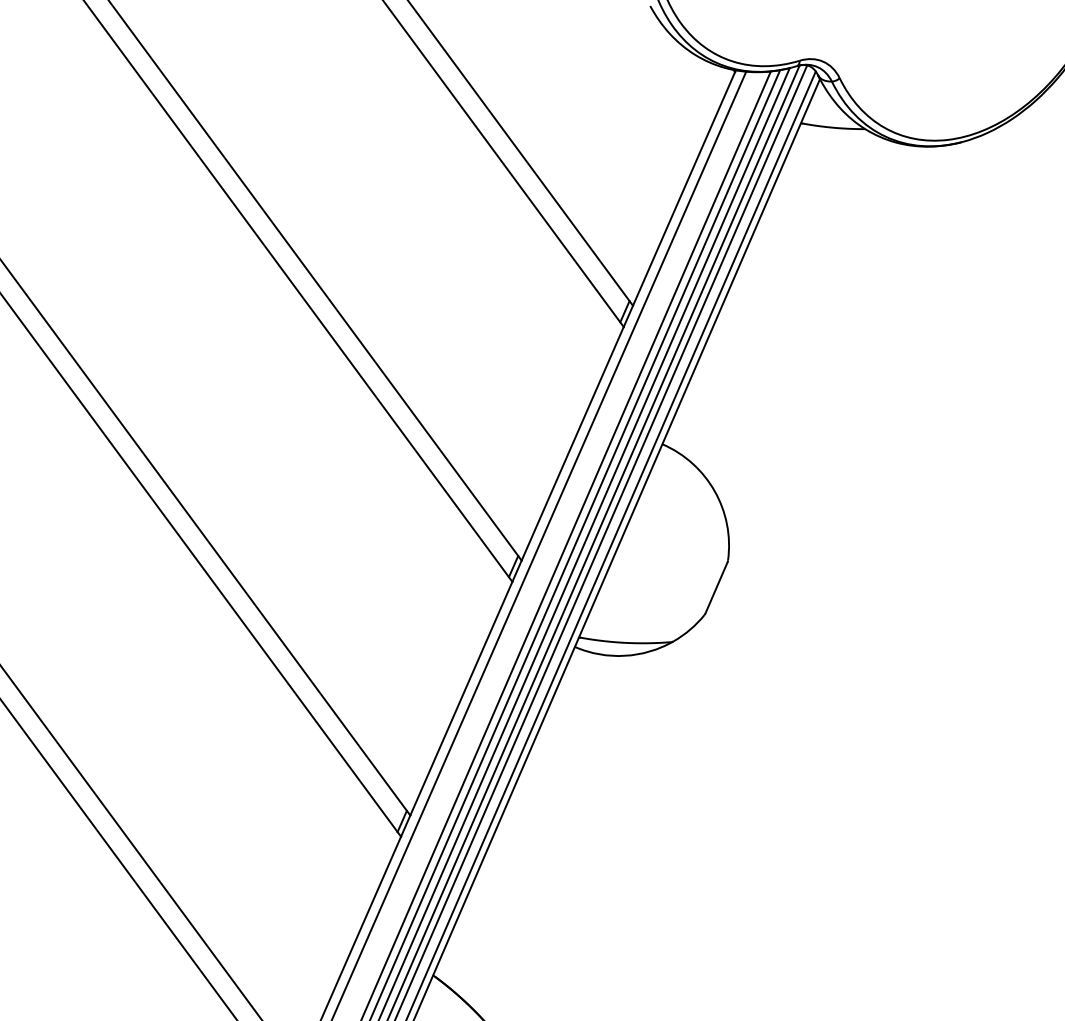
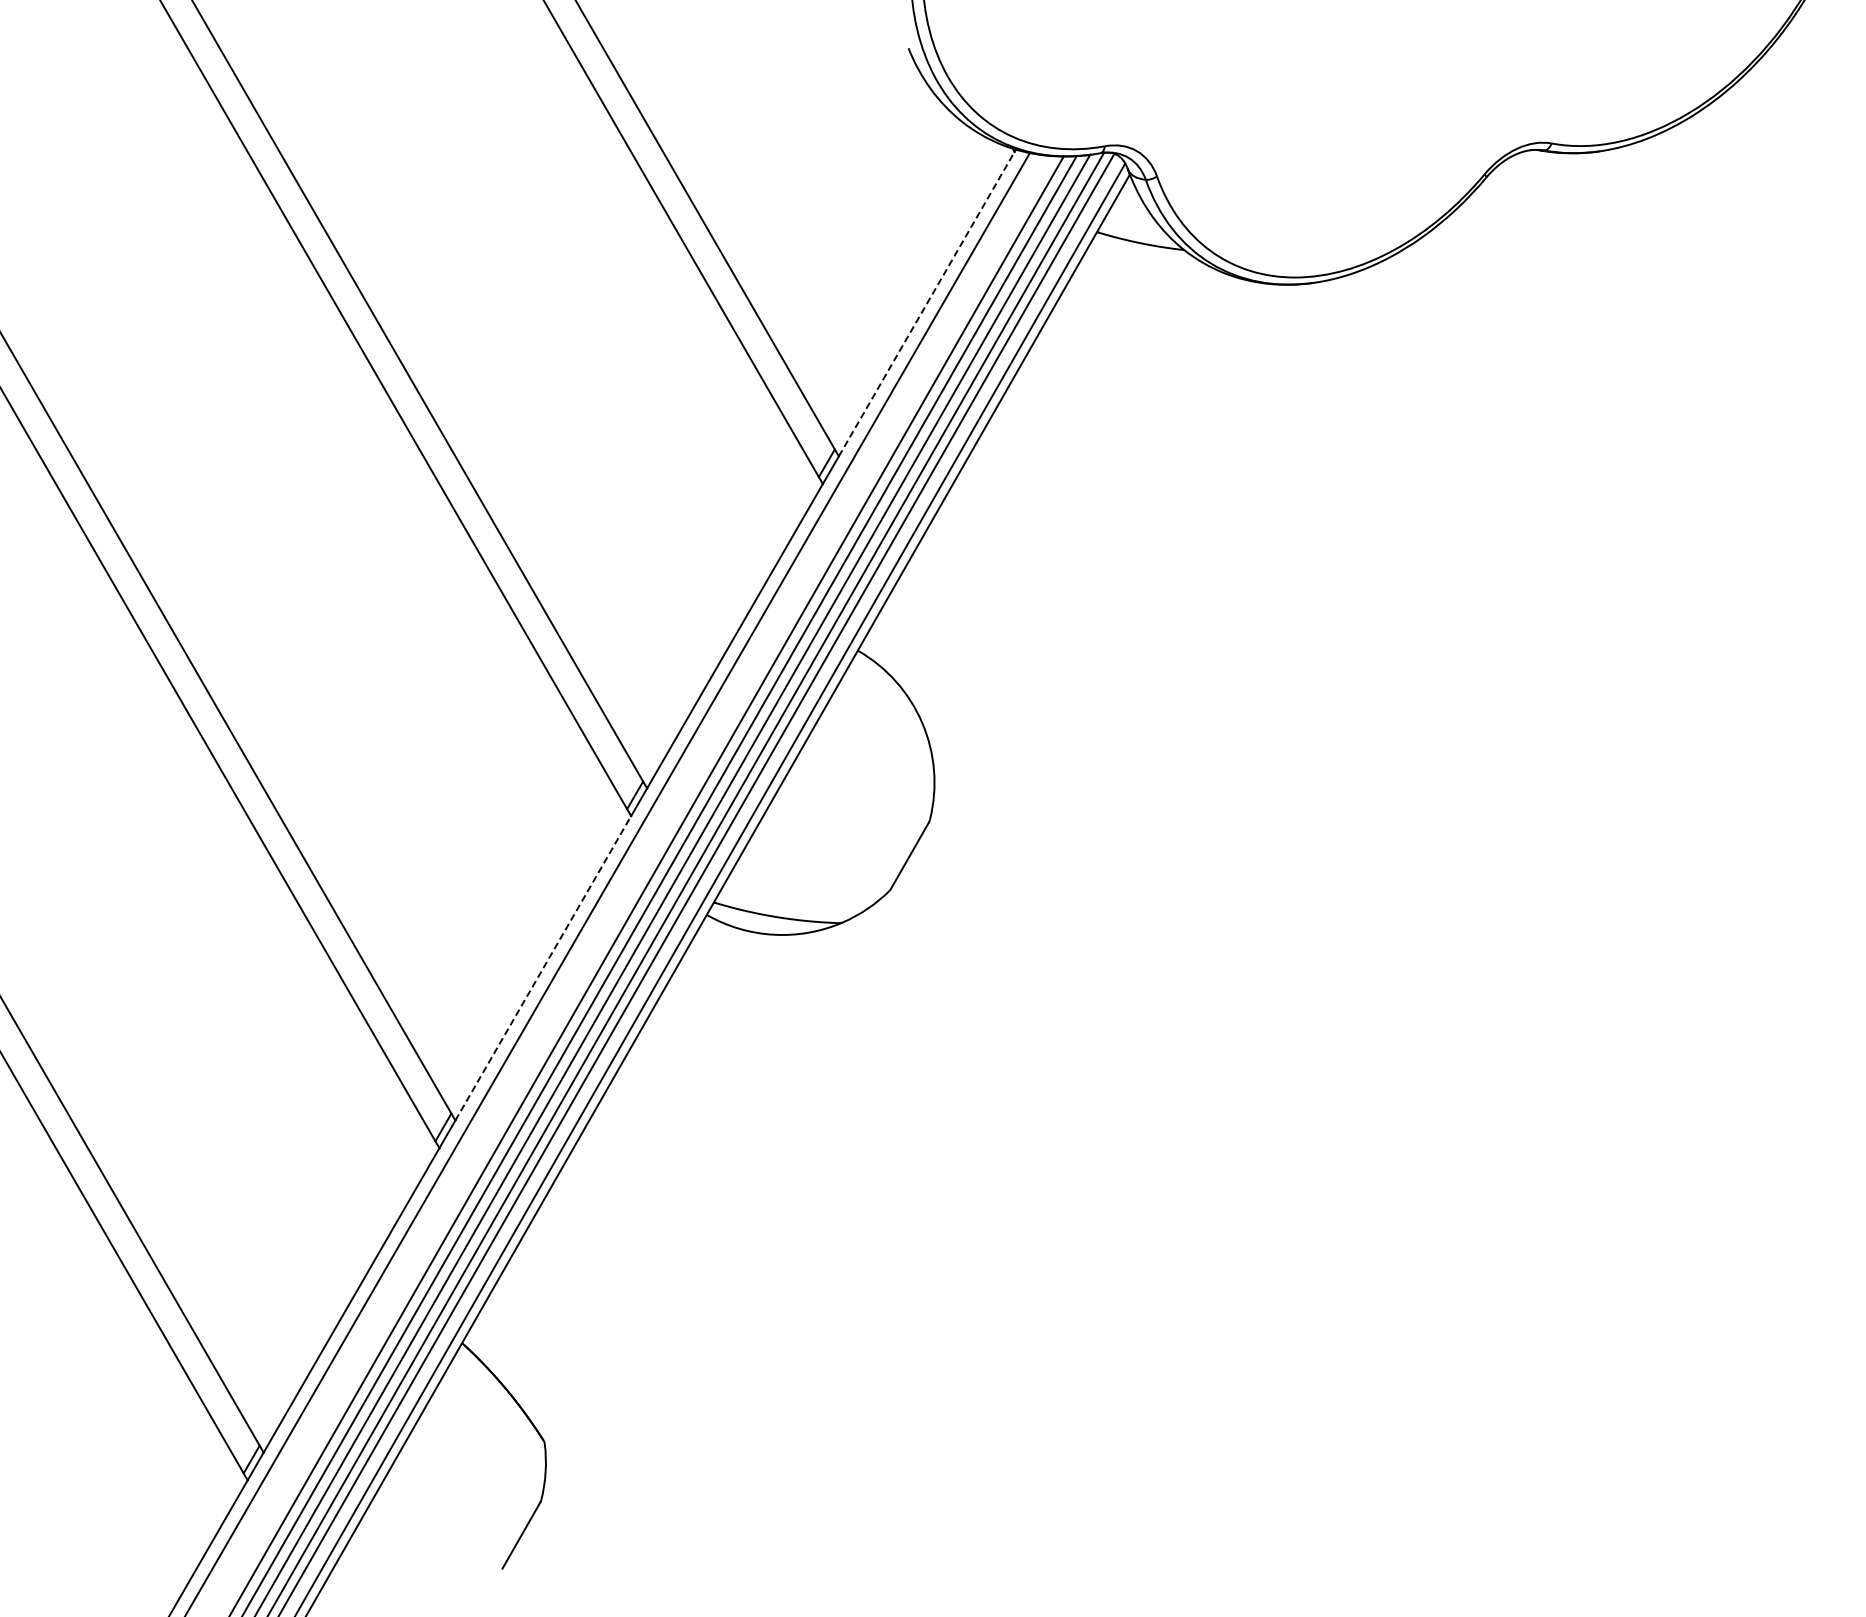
line: (683, 189) -> (926, 304), solid -> dashed
line: (461, 698) -> (543, 968), solid -> dashed

